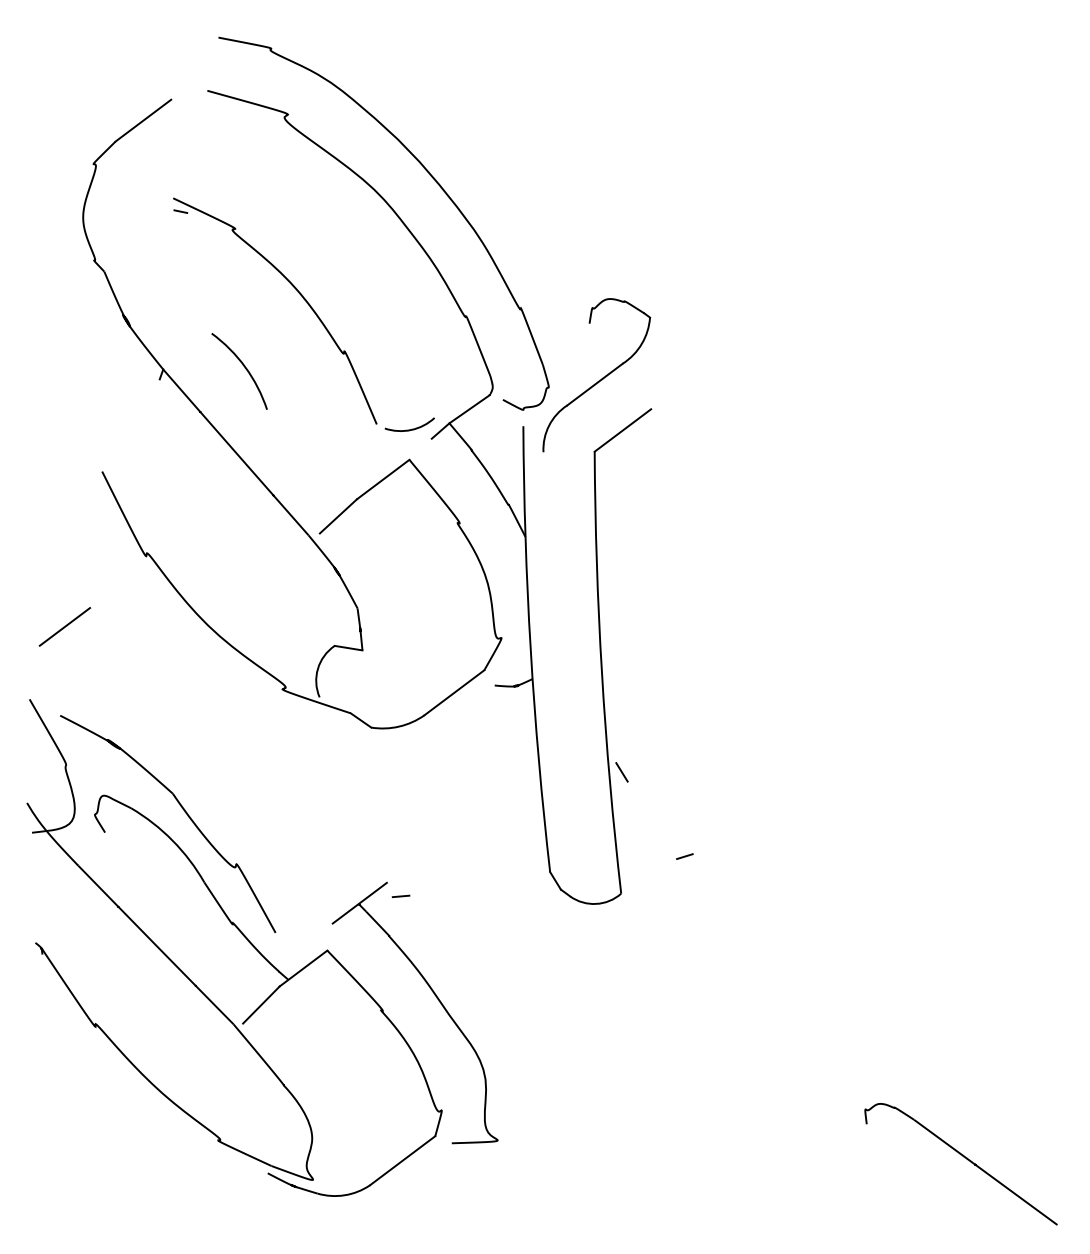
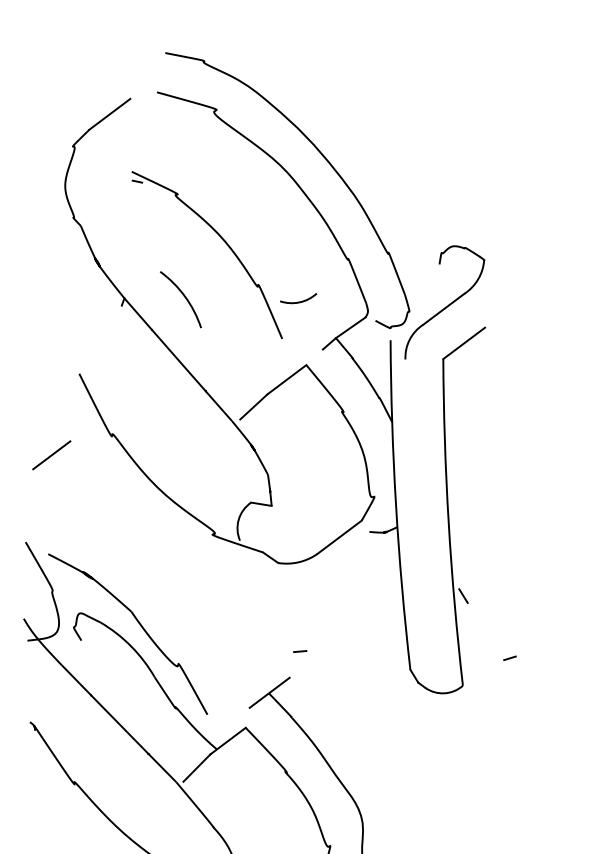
arc: (412, 428) -> (300, 301), moved
line: (64, 626) -> (51, 455), moved
line: (400, 896) -> (299, 651), moved

